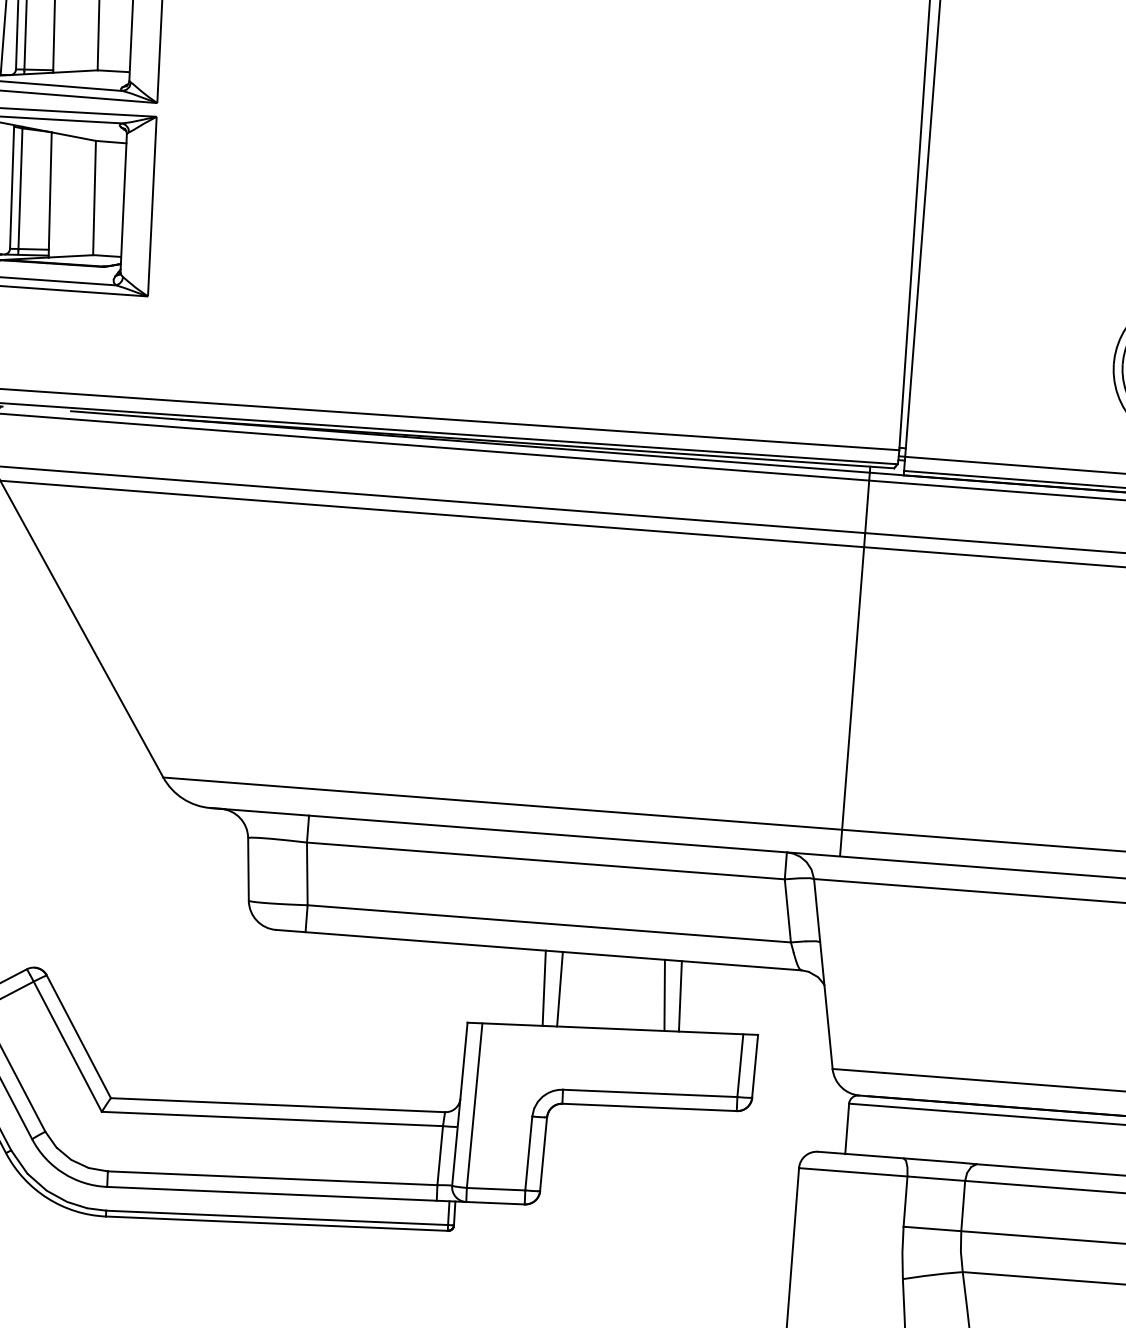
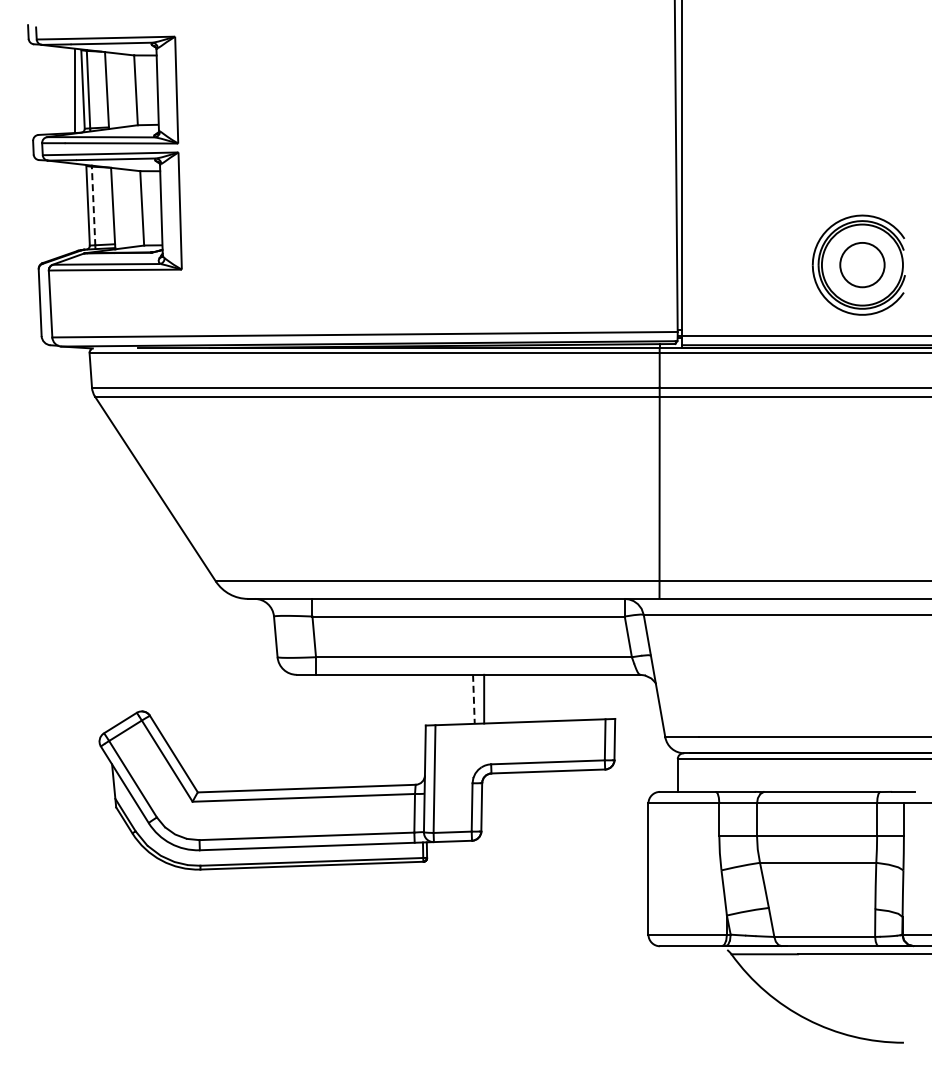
line: (20, 189) -> (93, 206), solid -> dashed
line: (543, 988) -> (473, 699), solid -> dashed
line: (664, 994) -> (552, 697), removed
line: (680, 995) -> (562, 697), removed

